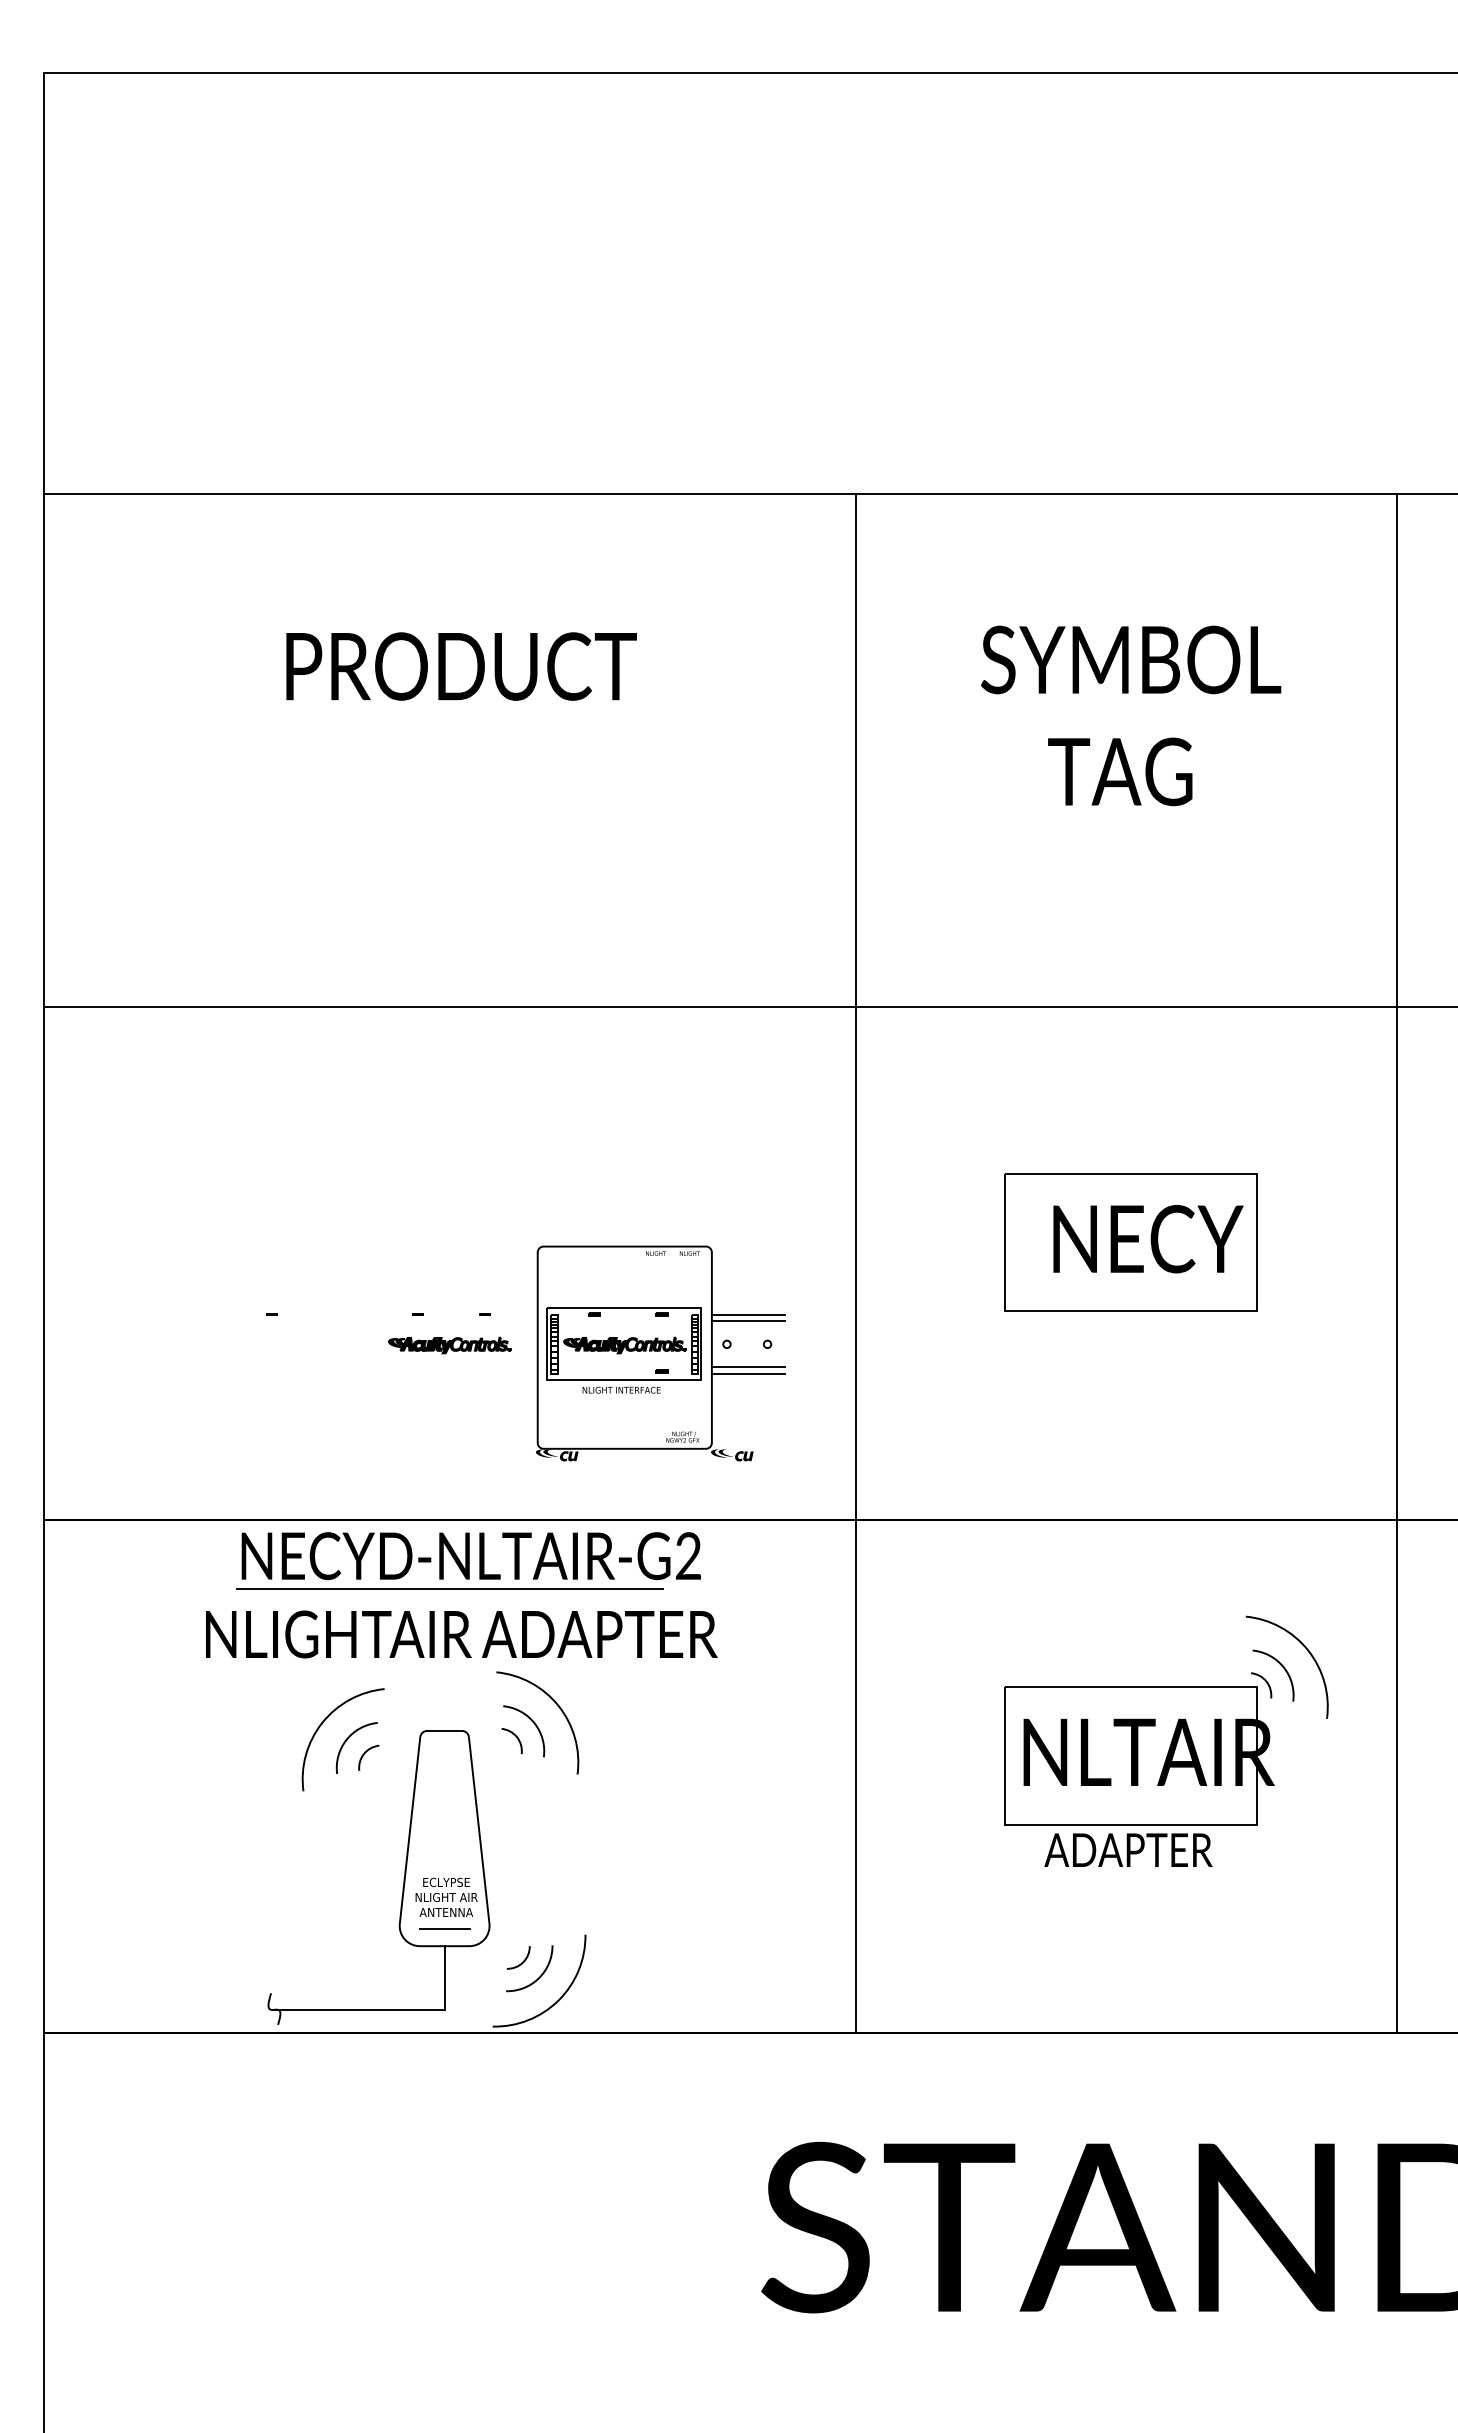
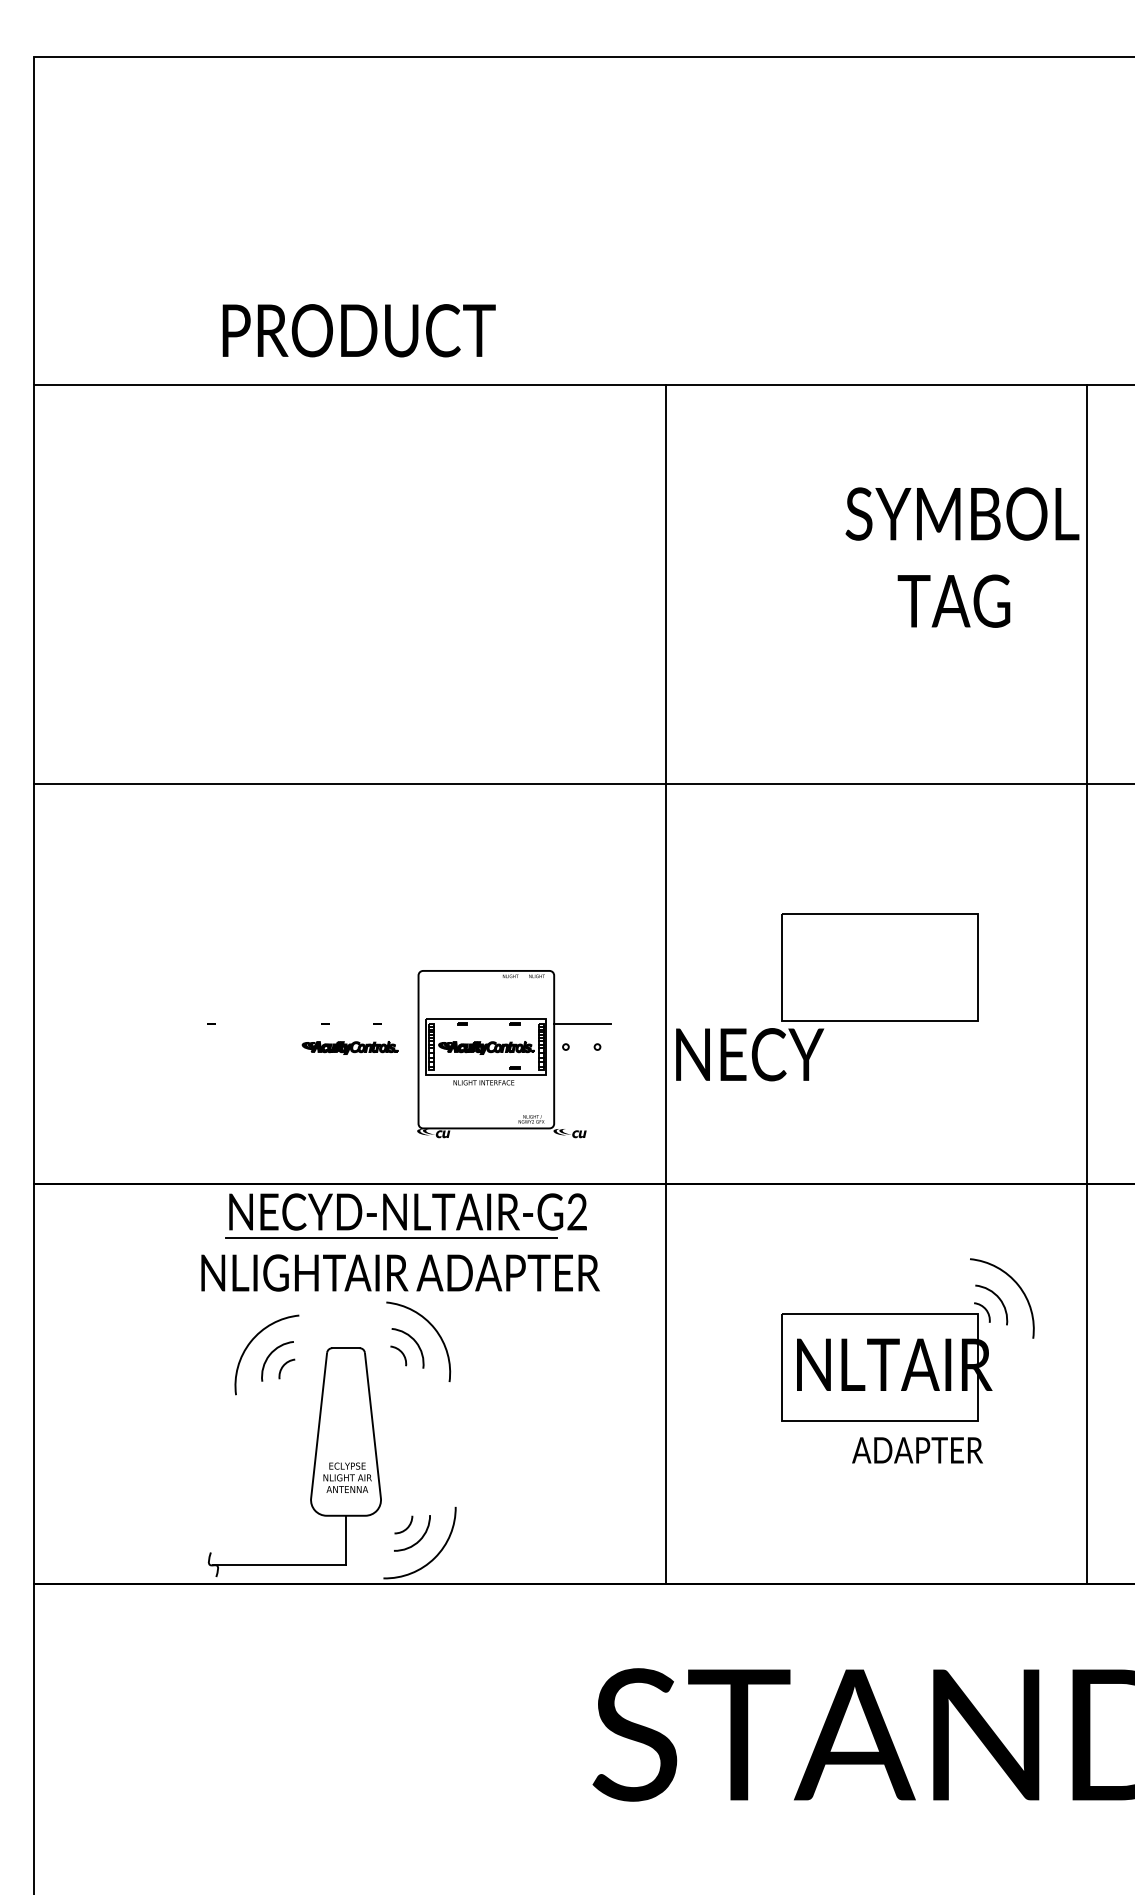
text: (461, 666) -> (359, 330), moved
text: (1131, 715) -> (962, 557), moved
text: (1148, 1238) -> (750, 1054), moved
line: (747, 1321) -> (581, 1029), removed
line: (747, 1367) -> (581, 1065), removed
line: (747, 1374) -> (581, 1070), removed
part: (461, 1595) -> (400, 1242), moved
text: (1128, 1849) -> (917, 1449), moved
line: (444, 1928) -> (345, 1502), removed

